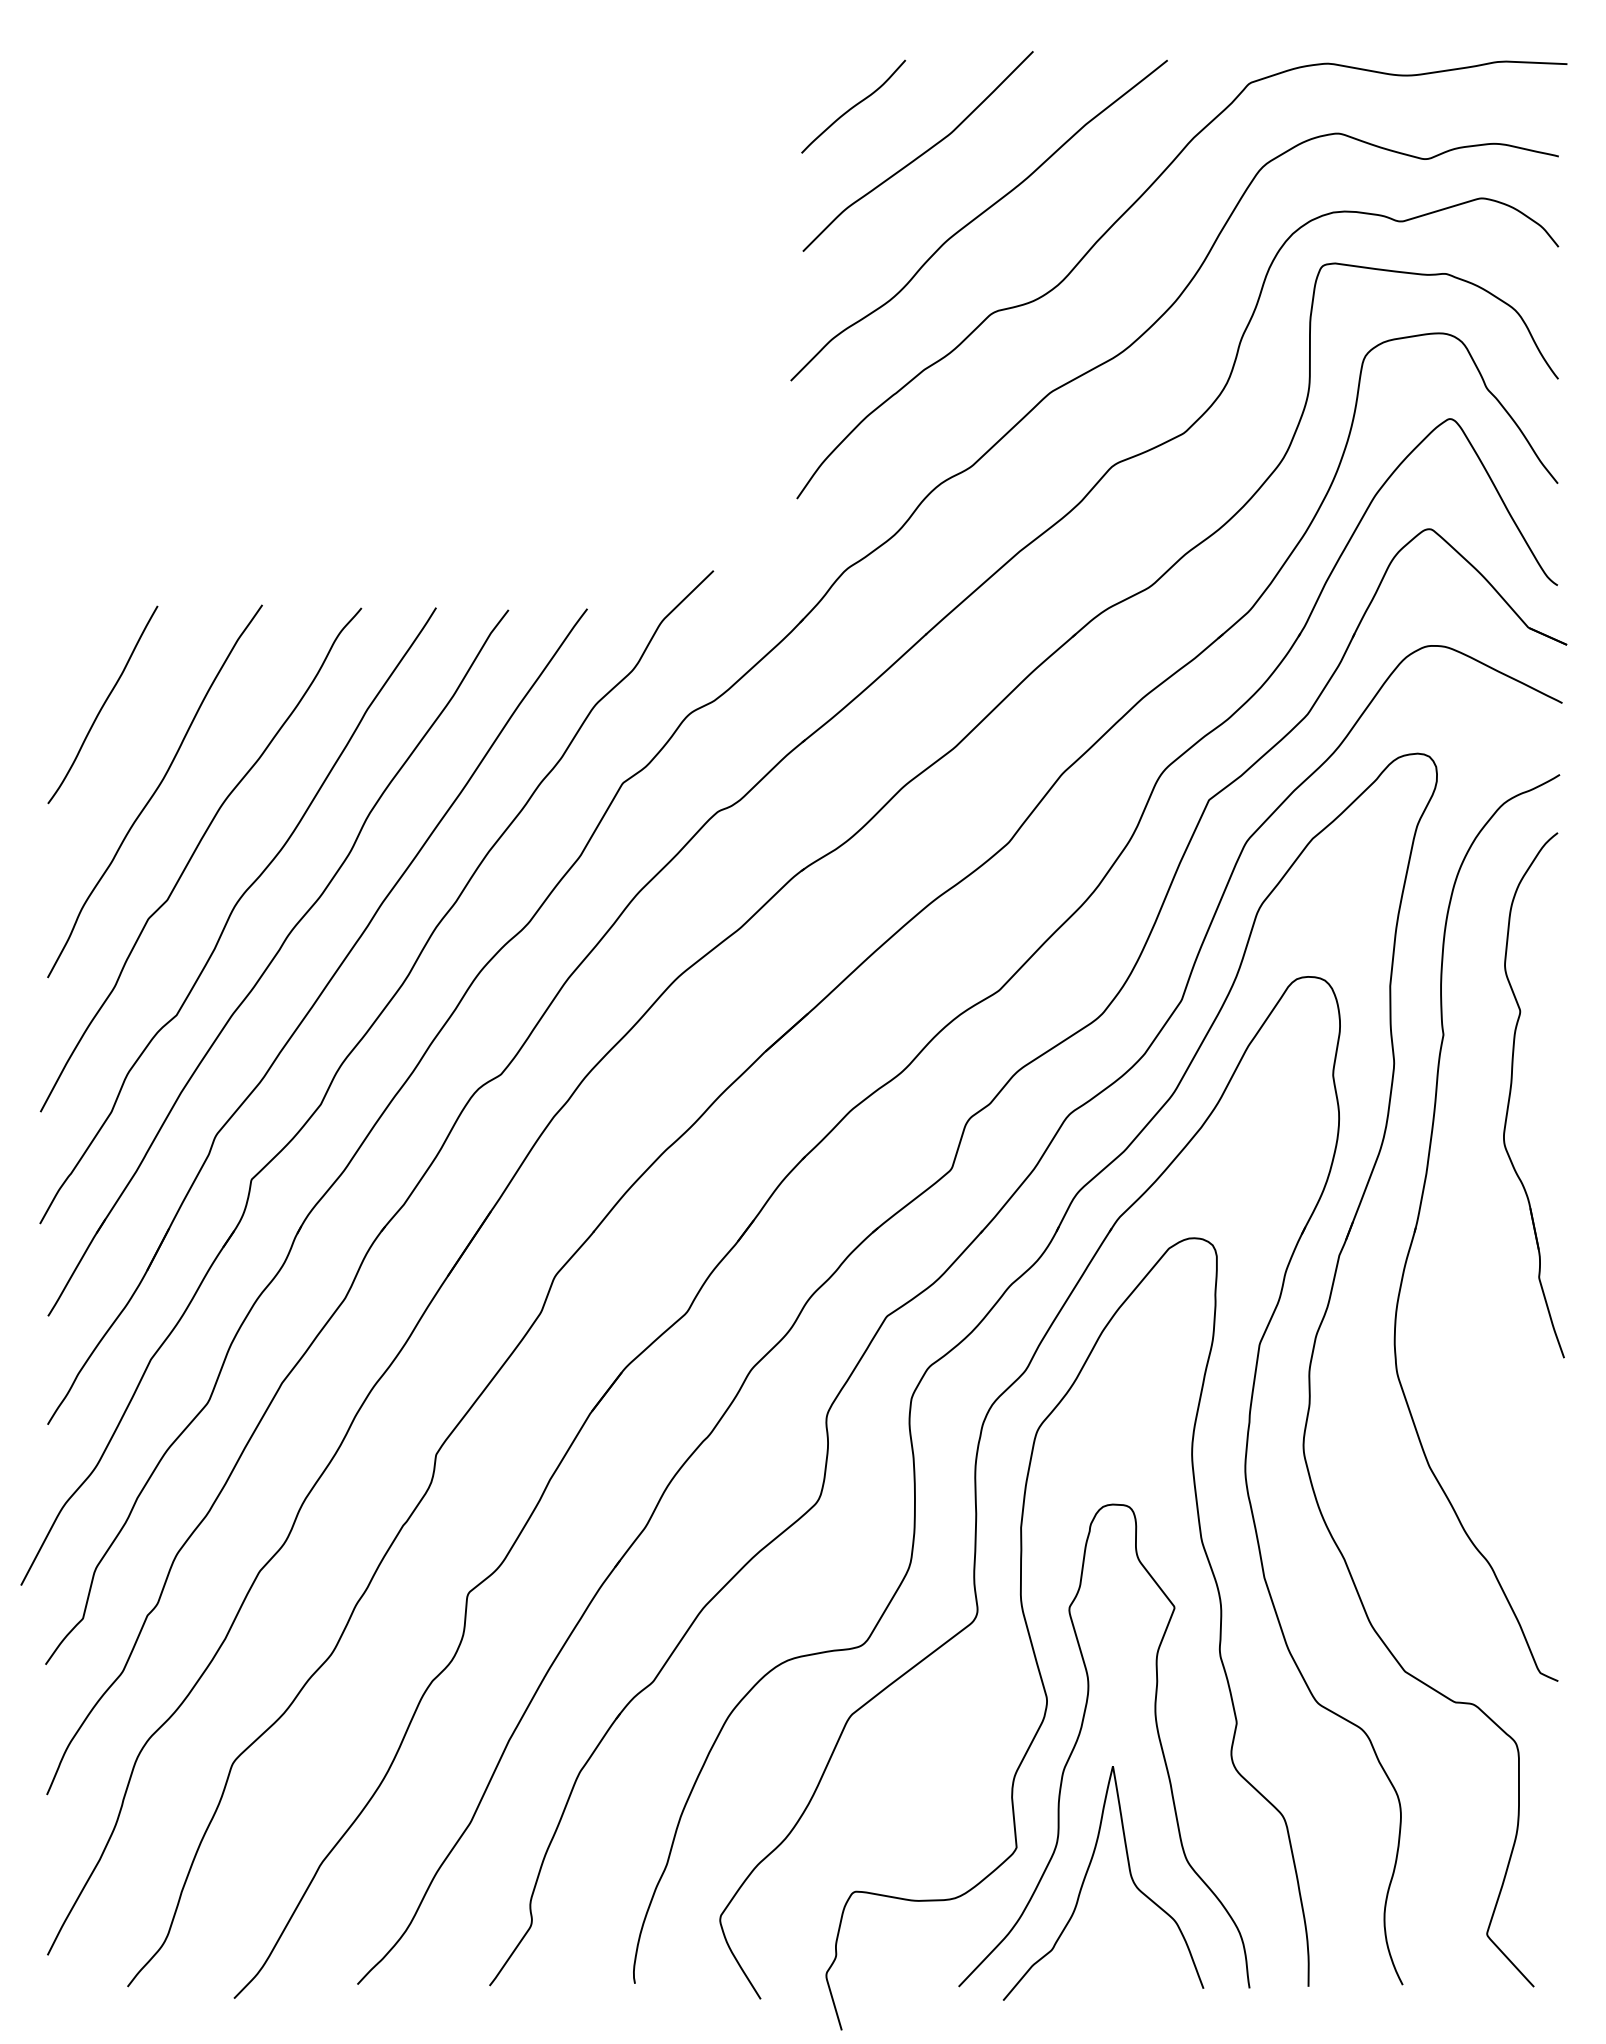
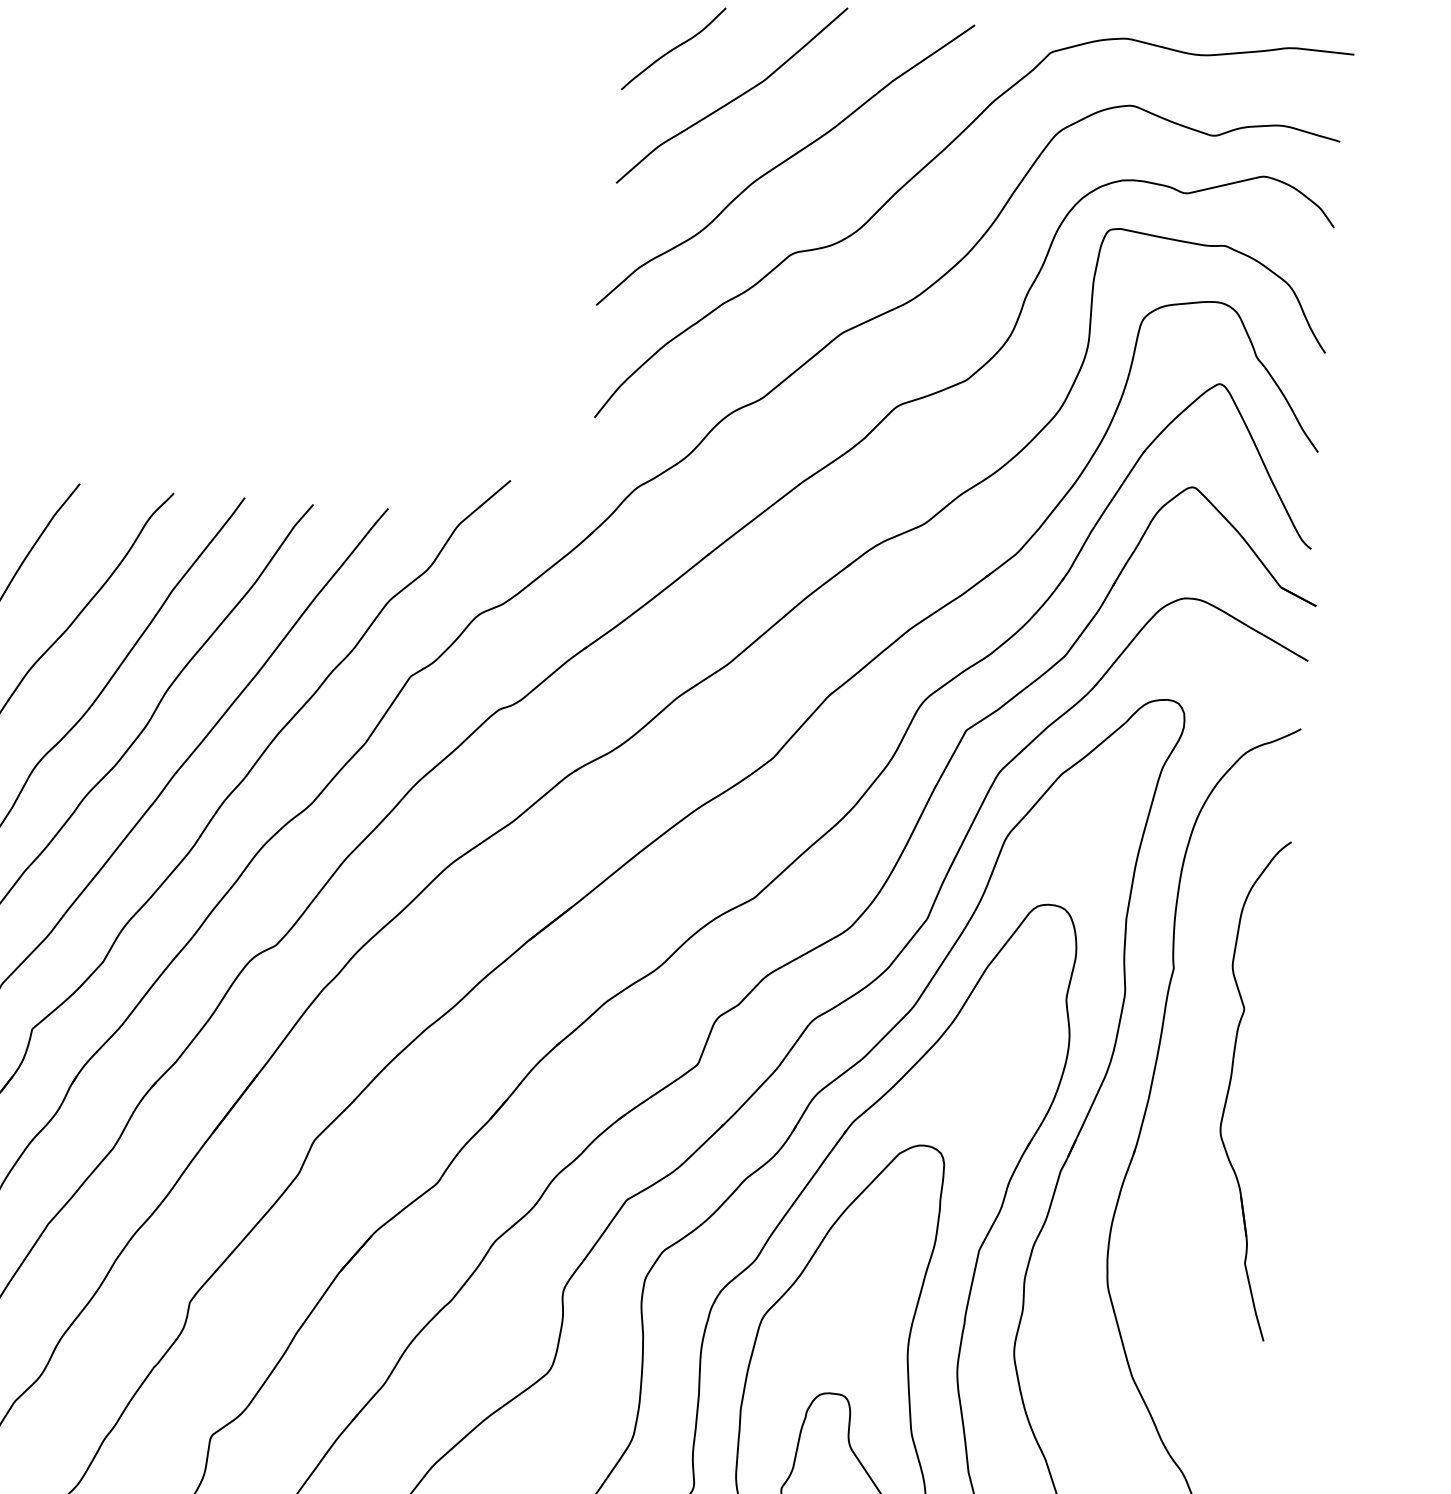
part: (1511, 1092) -> (1230, 1085), moved

